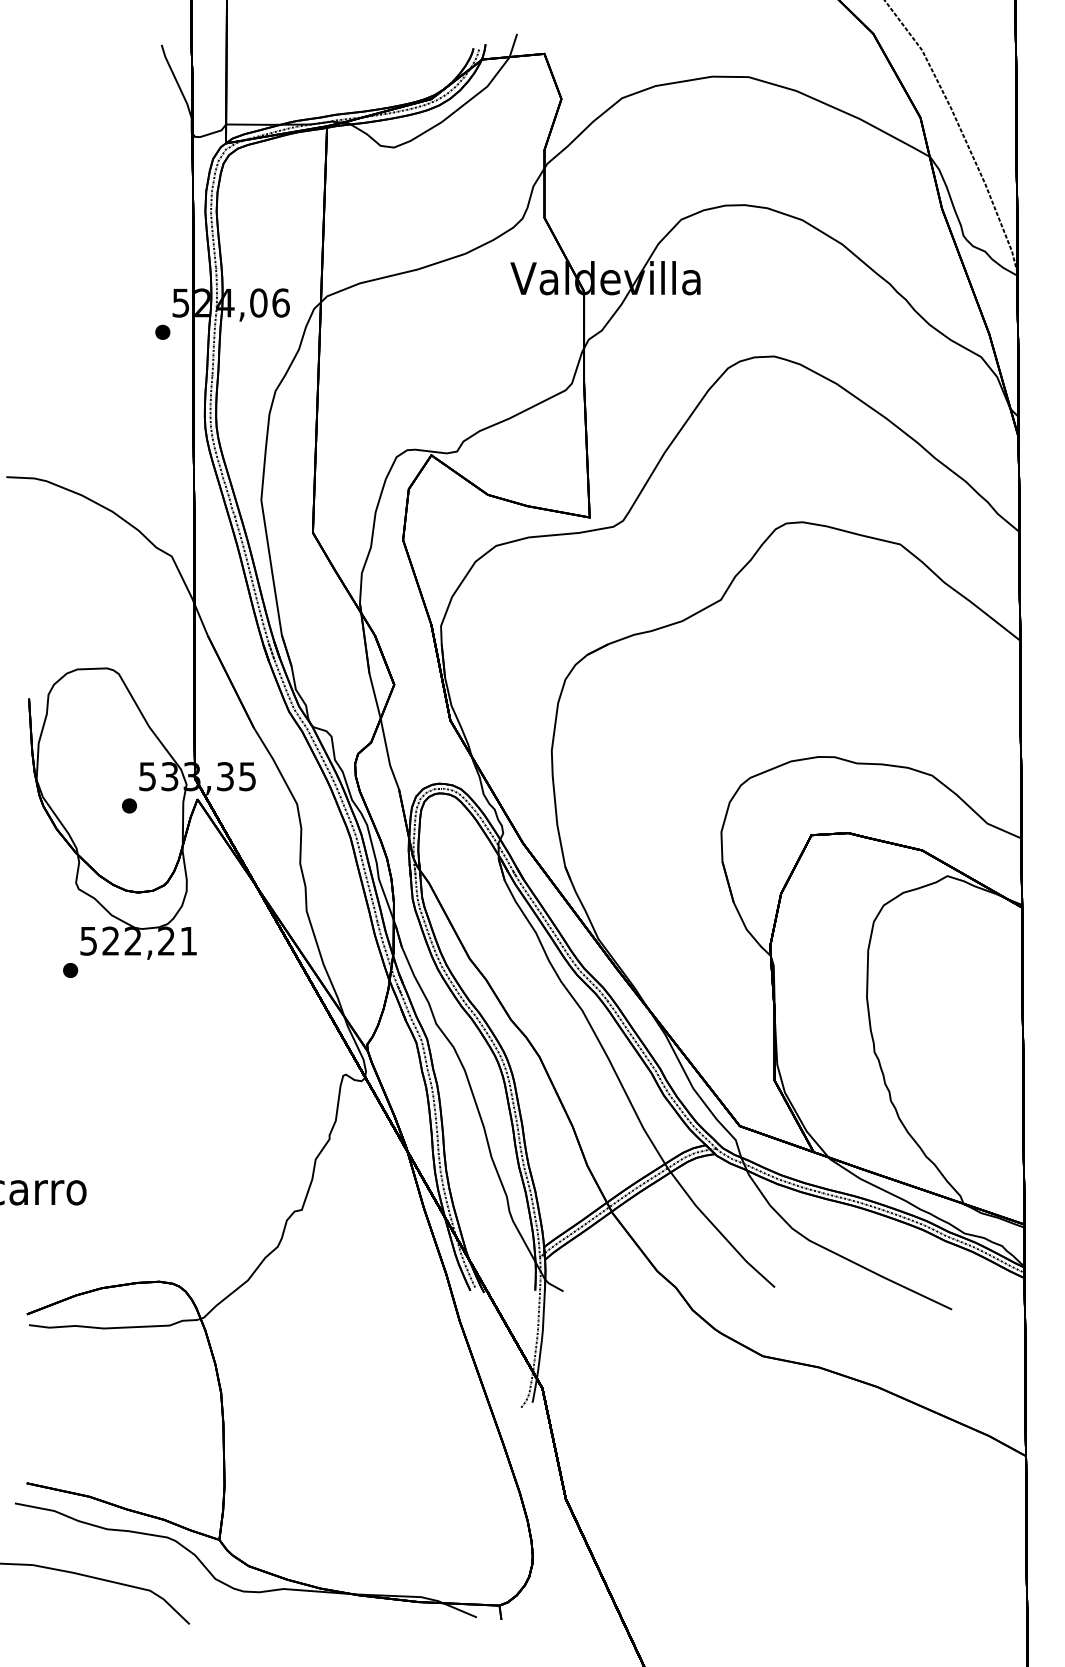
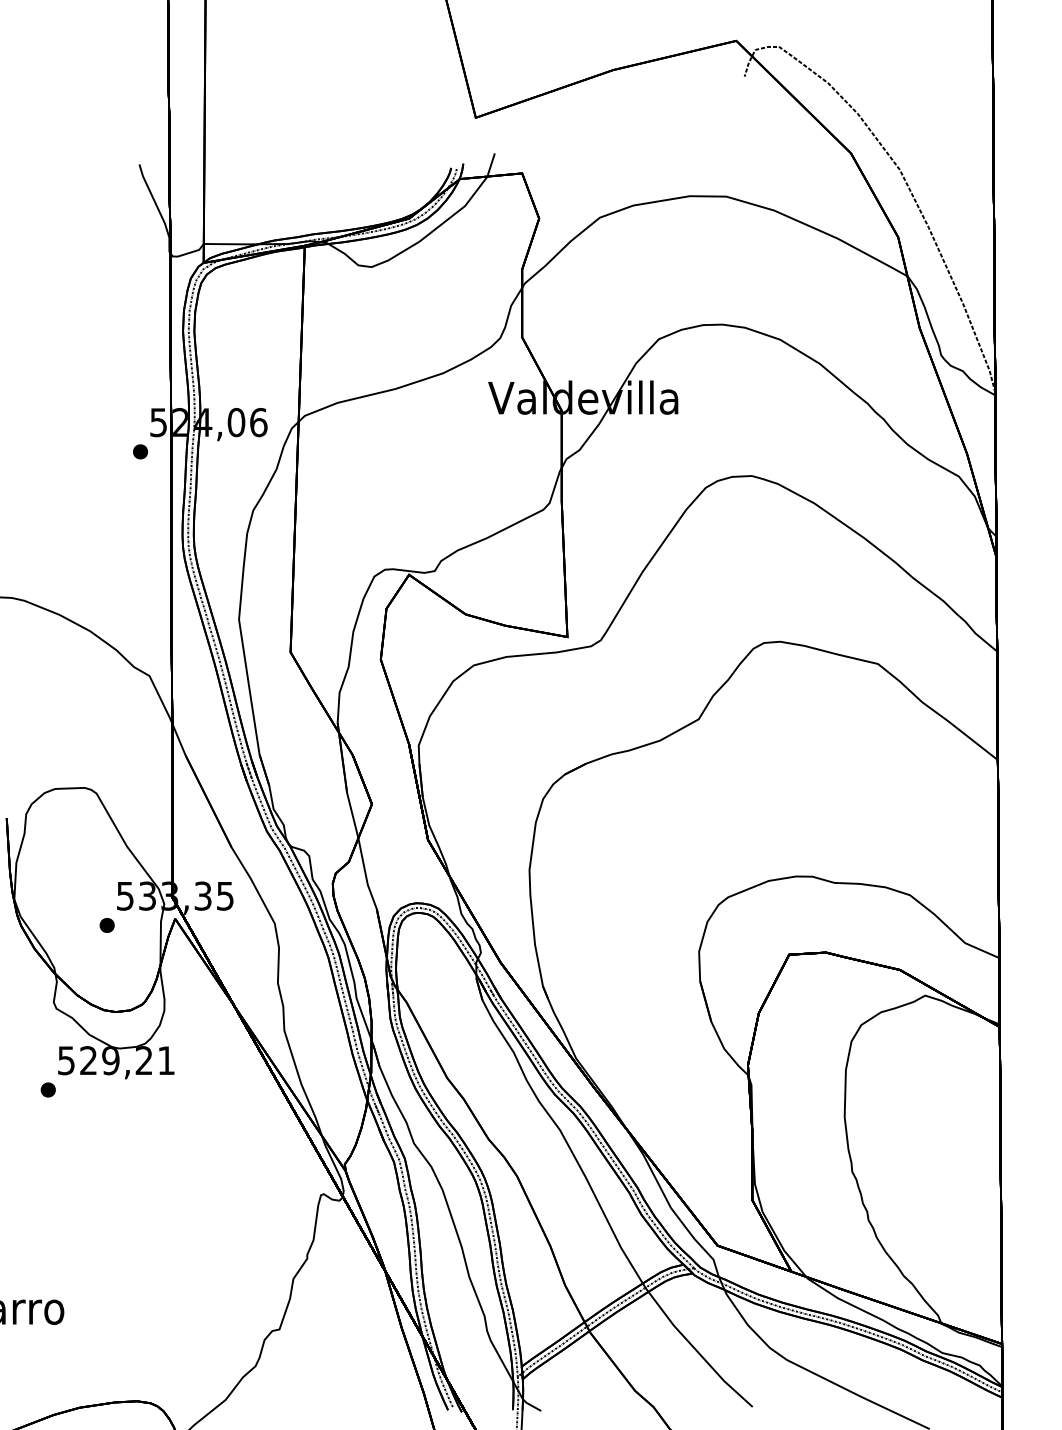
text: (132, 940) -> (110, 1060), 522,21 -> 529,21

